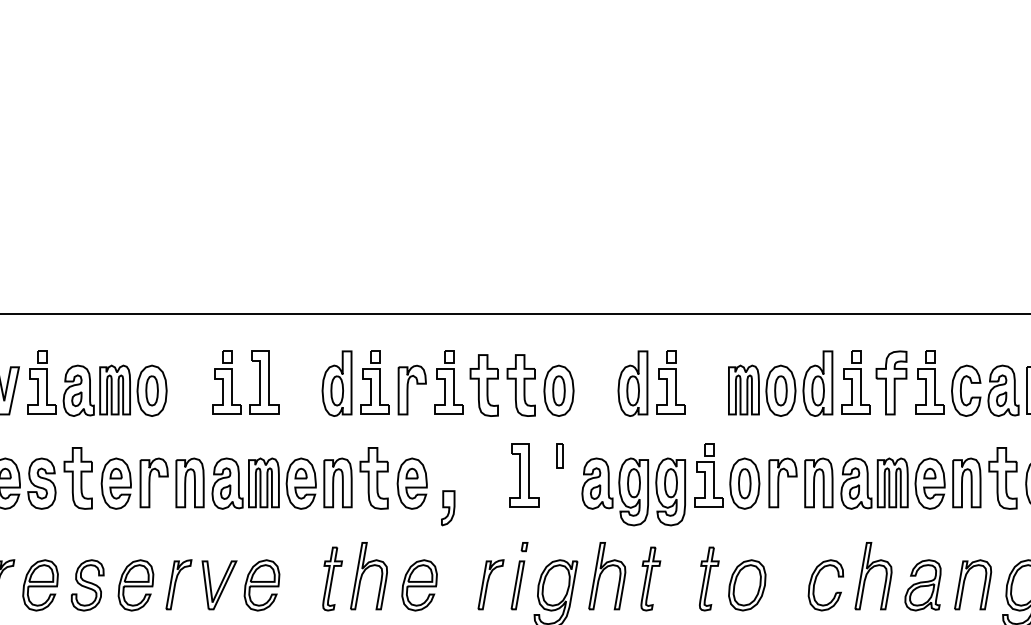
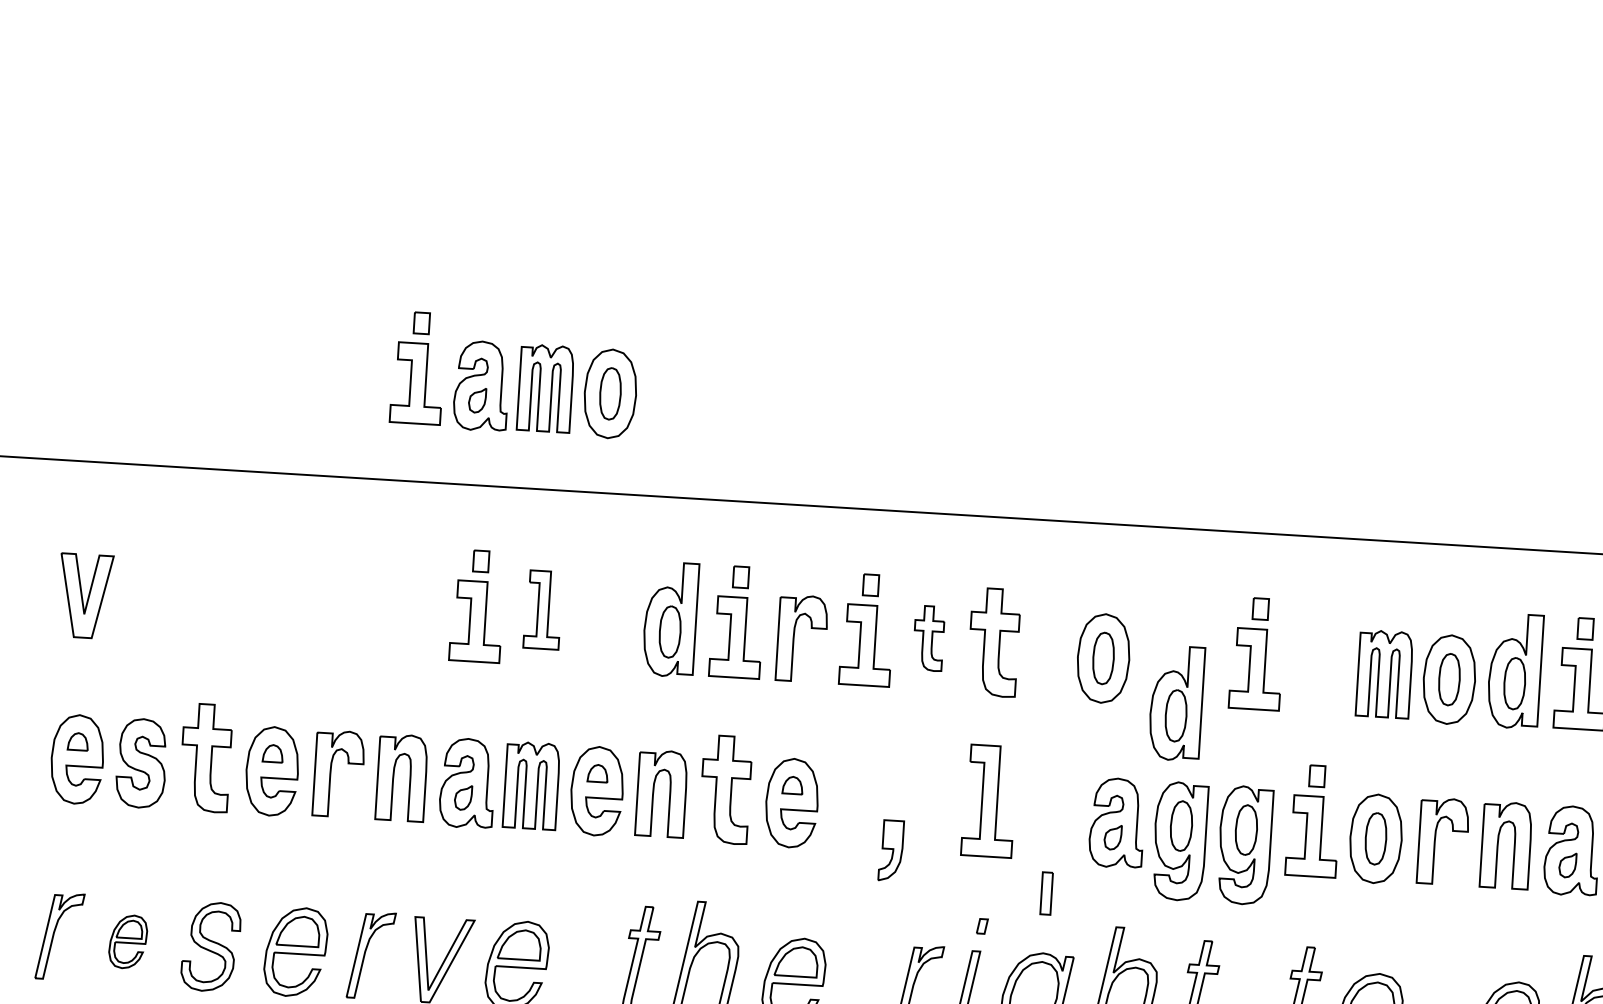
part: (264, 382) -> (543, 609), size x0.7
part: (97, 383) -> (515, 375), moved
part: (632, 383) -> (1175, 702), moved
part: (483, 385) -> (927, 638), size x0.6
part: (558, 390) -> (1102, 657), moved
part: (559, 455) -> (1046, 892), moved
part: (448, 508) -> (891, 851), moved
part: (40, 585) -> (128, 941), size x0.6

